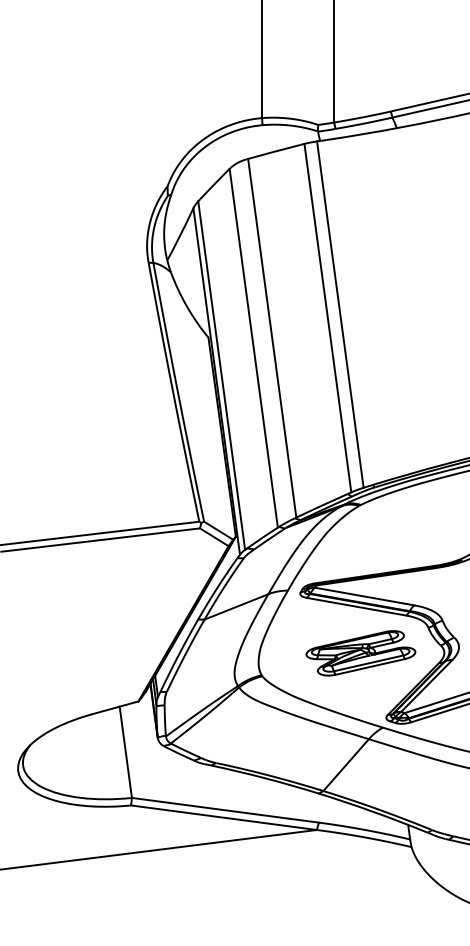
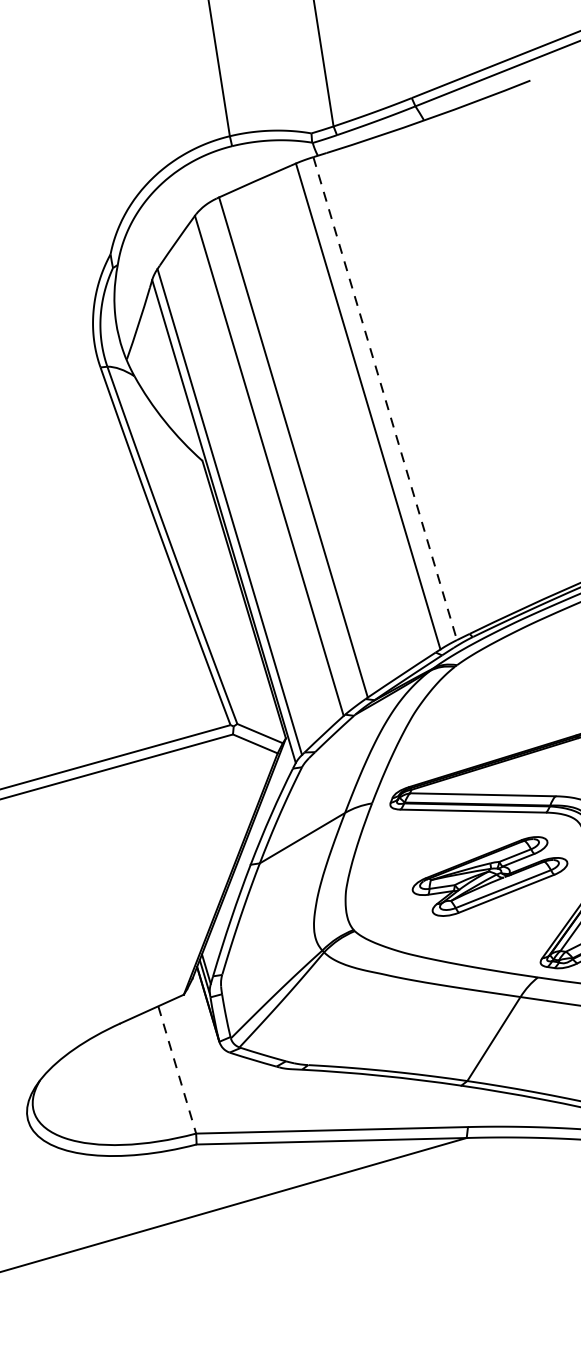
line: (340, 314) -> (385, 398), solid -> dashed
line: (125, 752) -> (176, 1070), solid -> dashed

